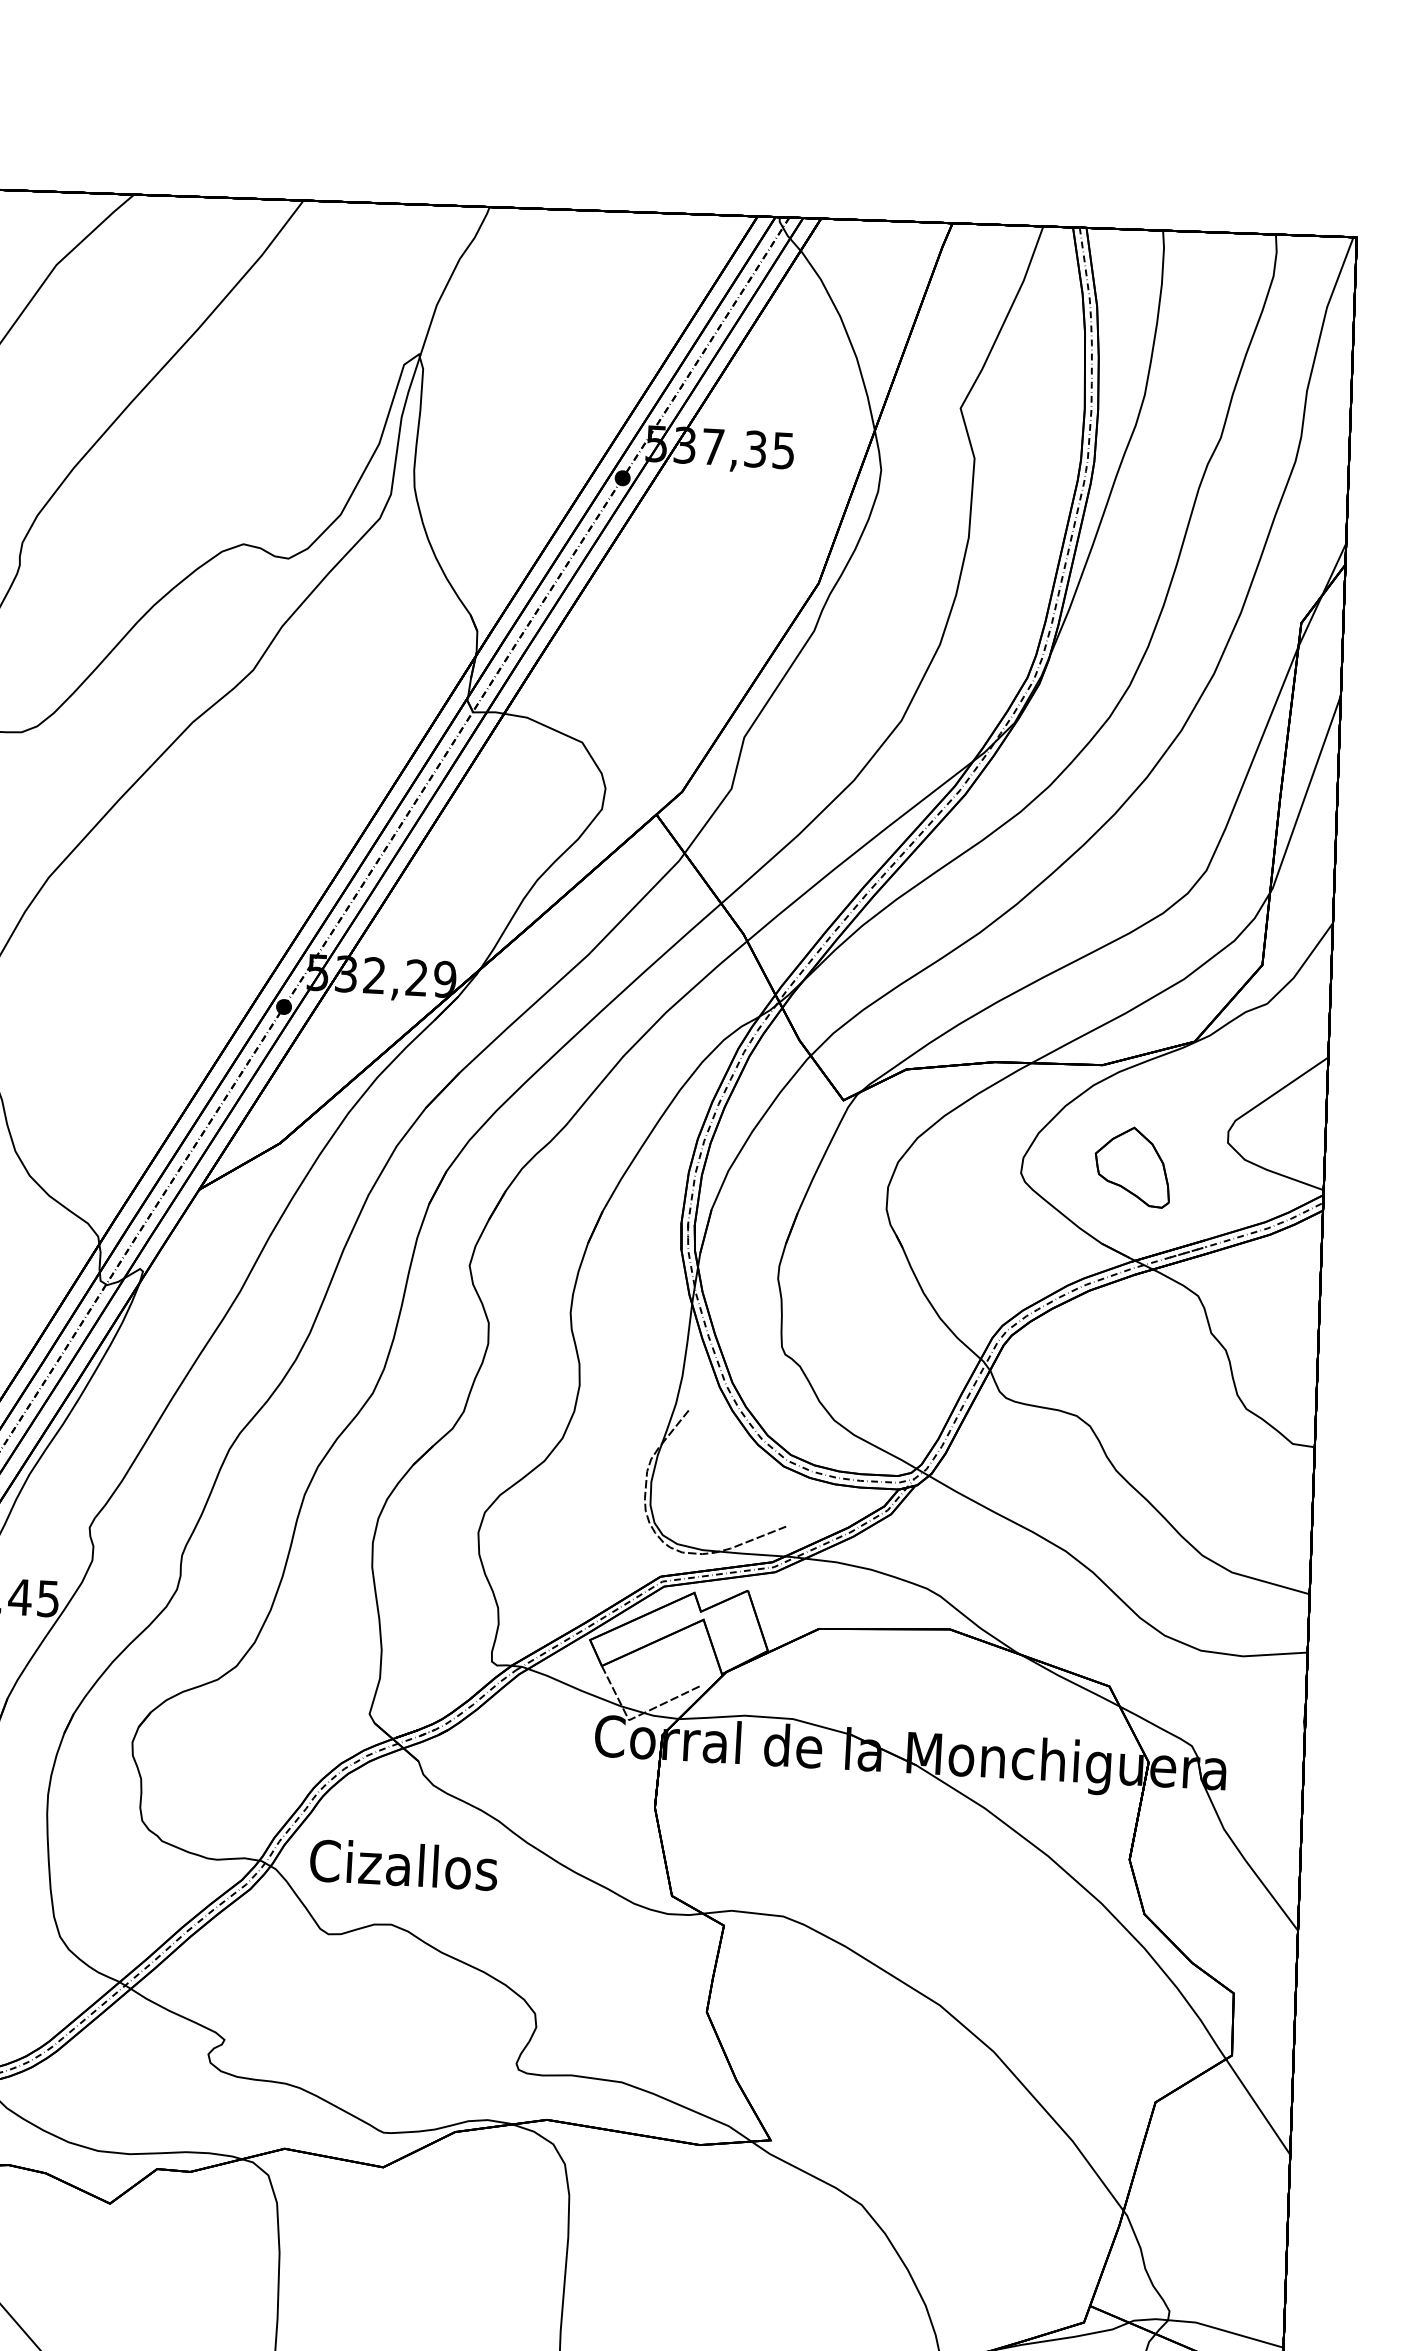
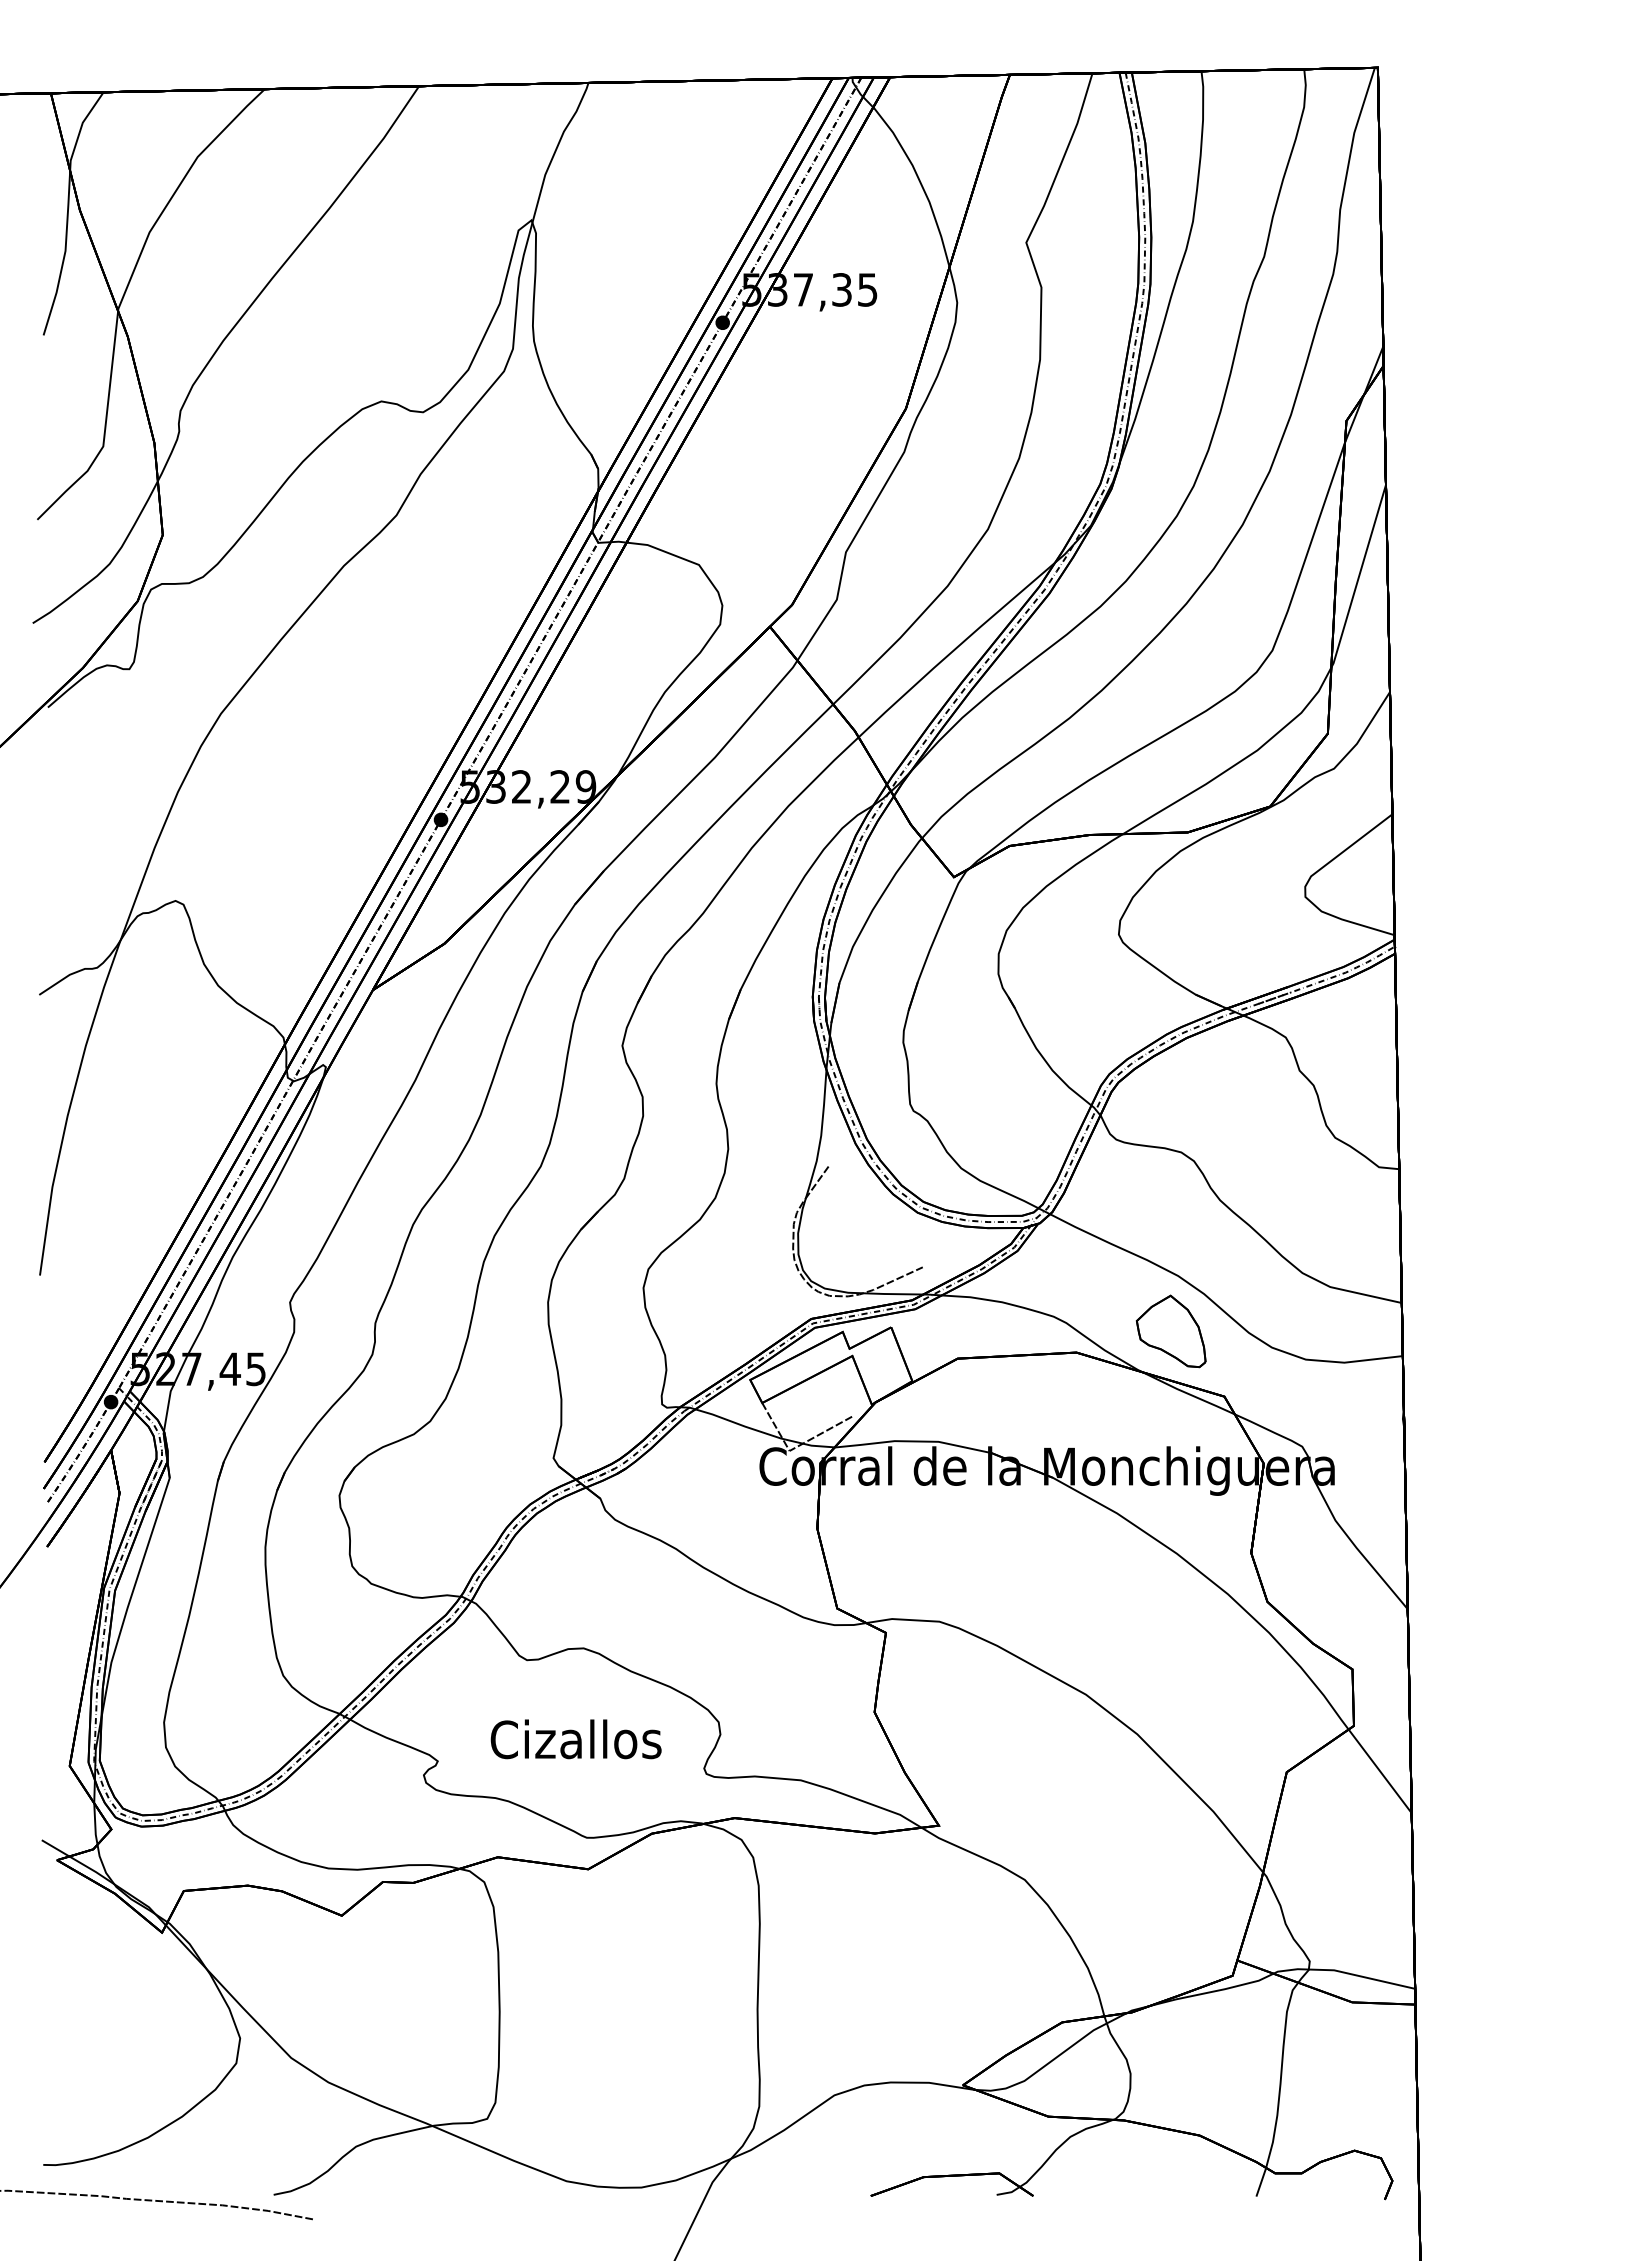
part: (1133, 1167) -> (1171, 1331), moved
text: (403, 1864) -> (575, 1739), moved

